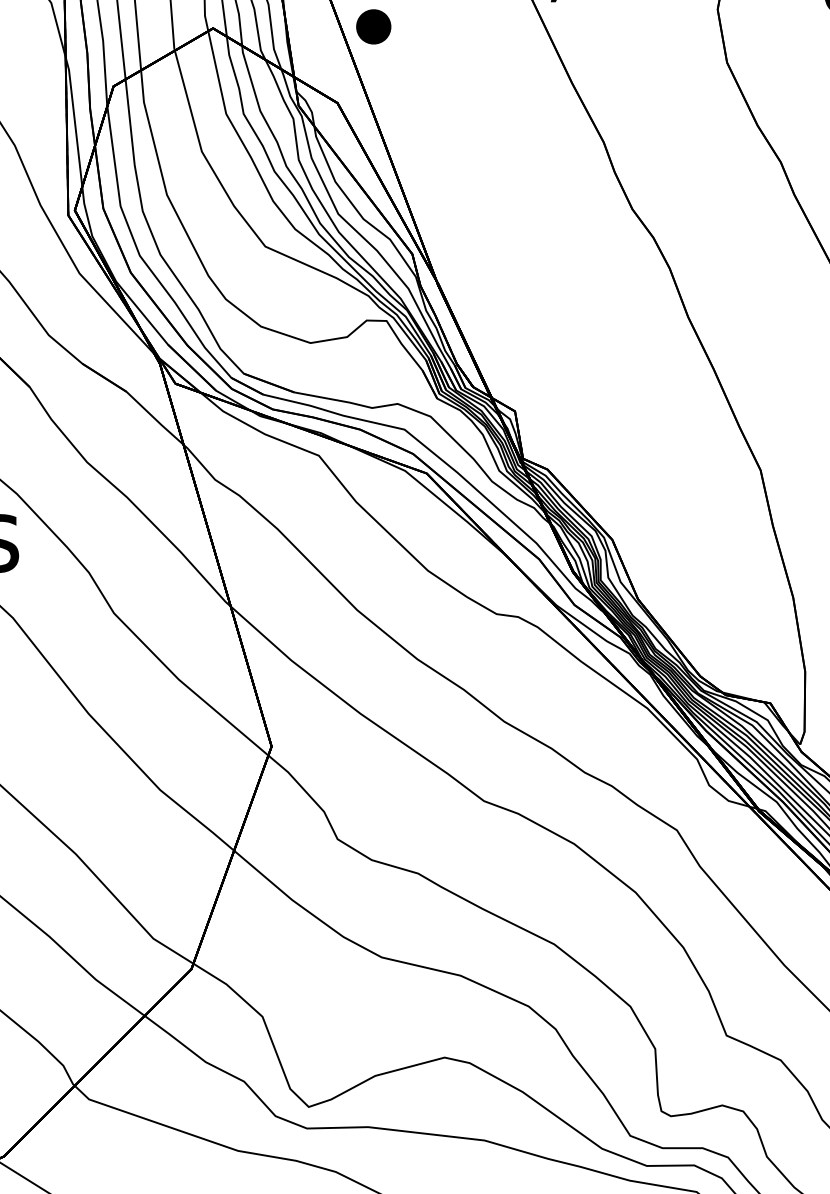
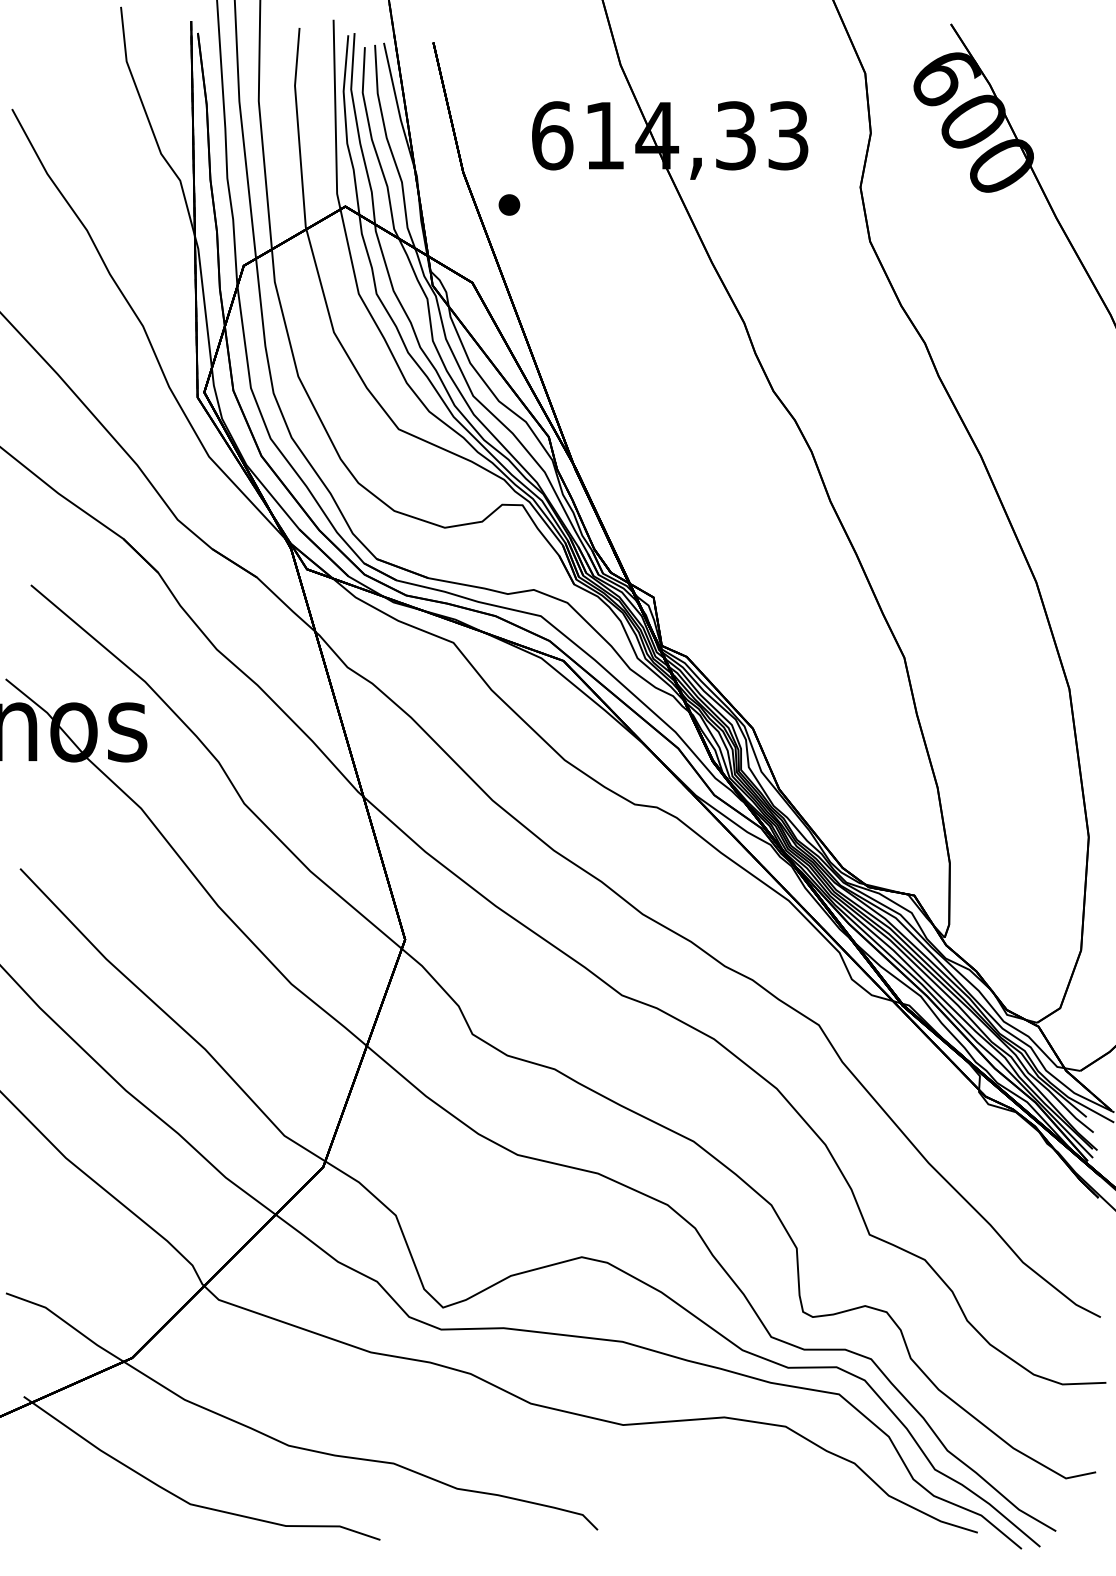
part: (373, 26) -> (509, 204), size x0.6

